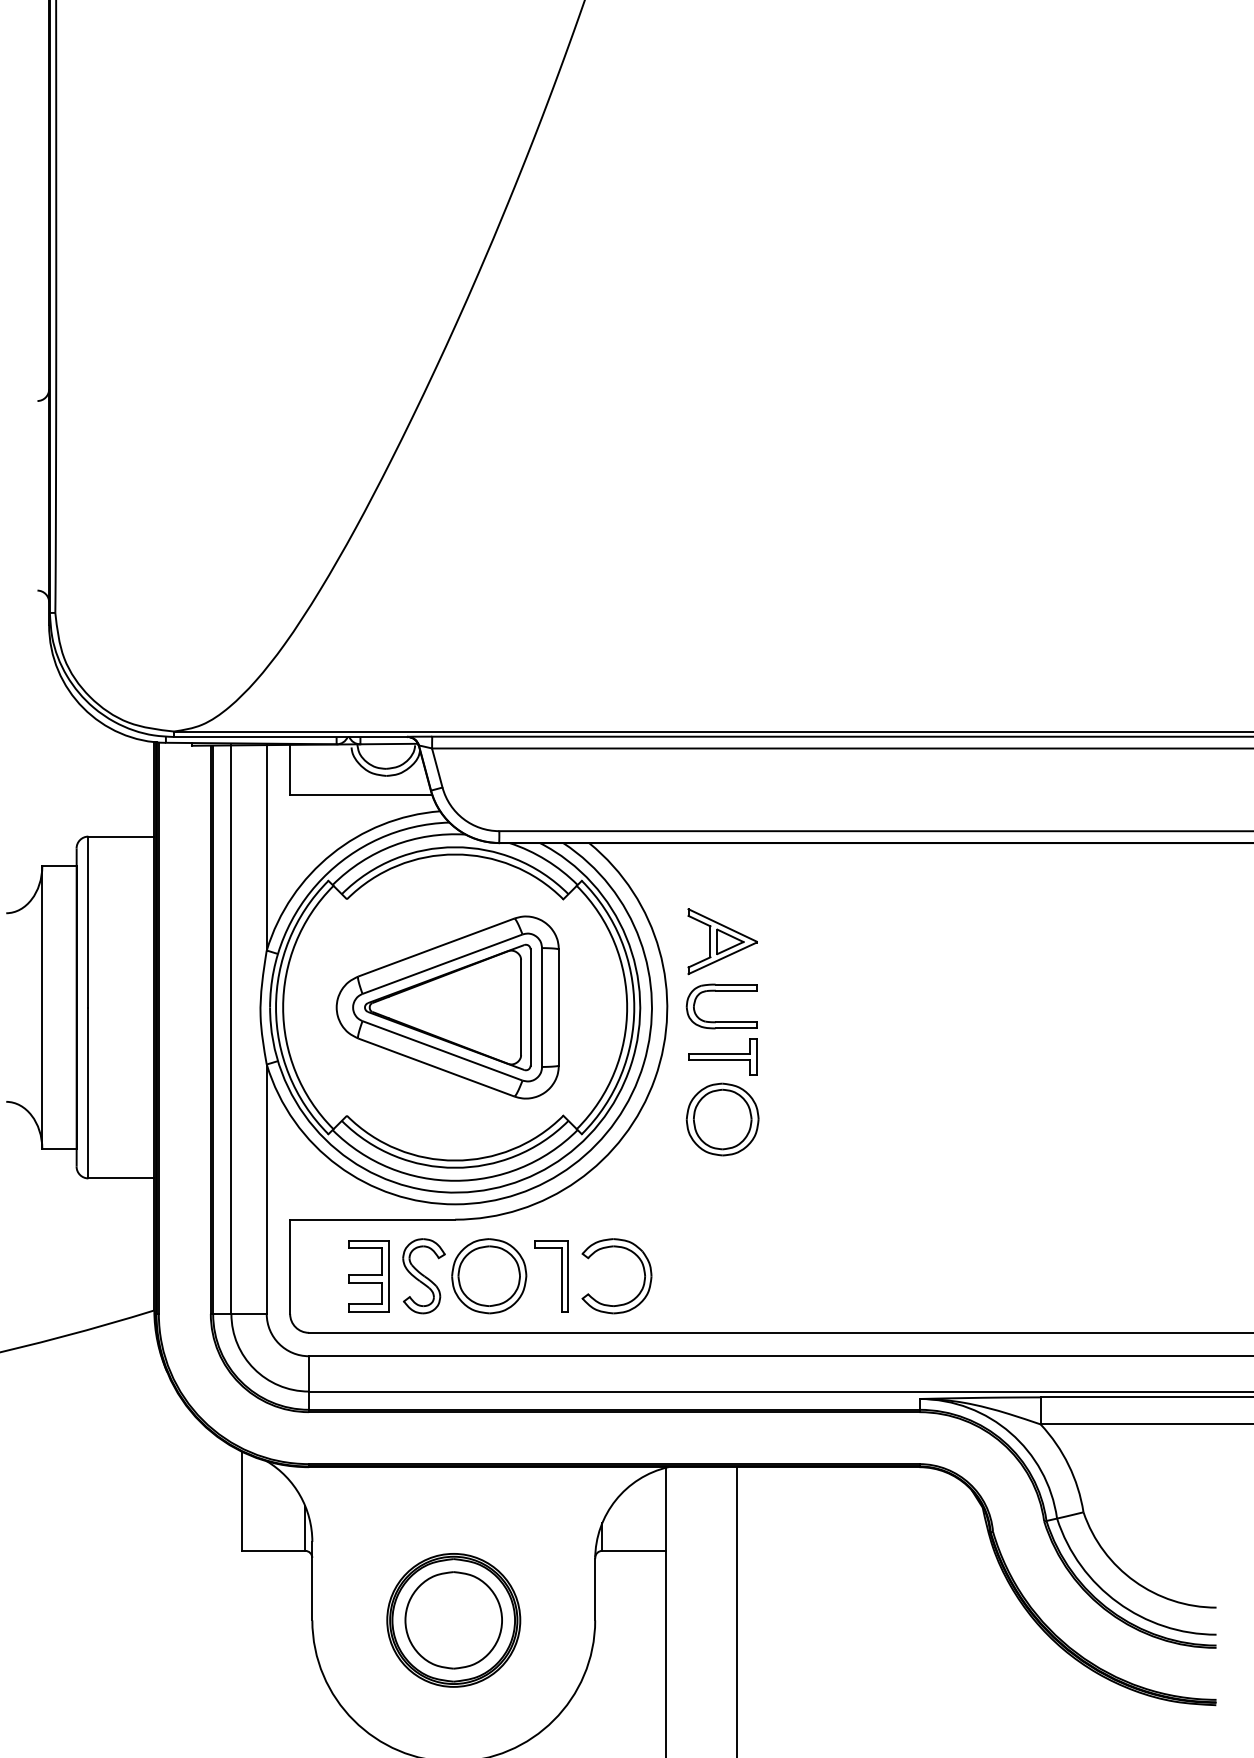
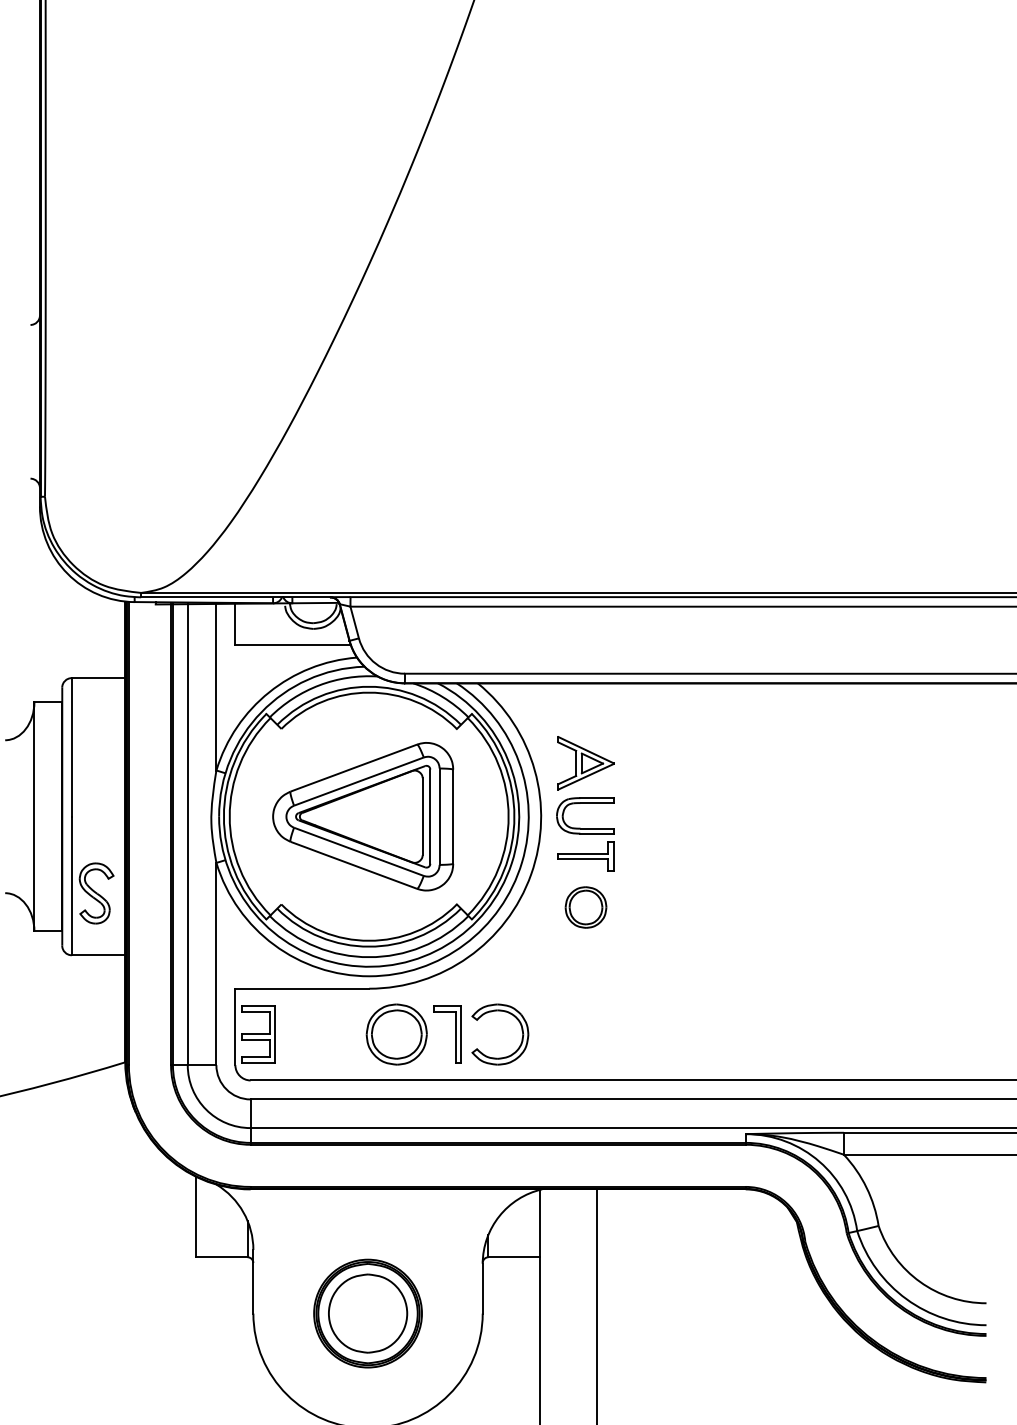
part: (722, 1119) -> (585, 907), size x0.7
part: (368, 1276) -> (258, 1034), moved
part: (423, 1276) -> (96, 893), moved

